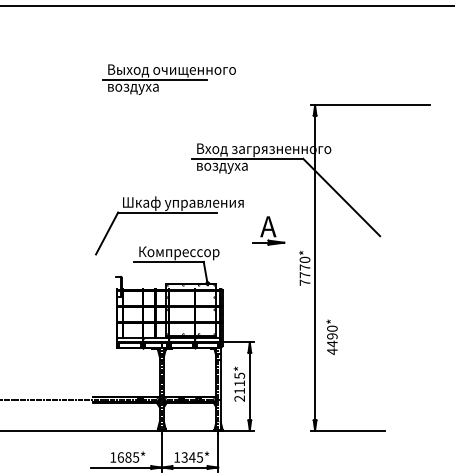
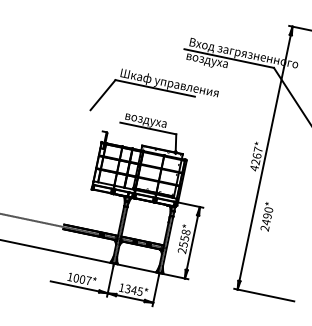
part: (268, 230) -> (233, 119), removed
text: (179, 253) -> (158, 123), Компрессор -> воздуха
text: (304, 271) -> (255, 159), 7770* -> 4267*
text: (332, 351) -> (265, 228), 4490* -> 2490*
text: (239, 383) -> (184, 238), 2115* -> 2558*
text: (128, 457) -> (82, 279), 1685* -> 1007*

